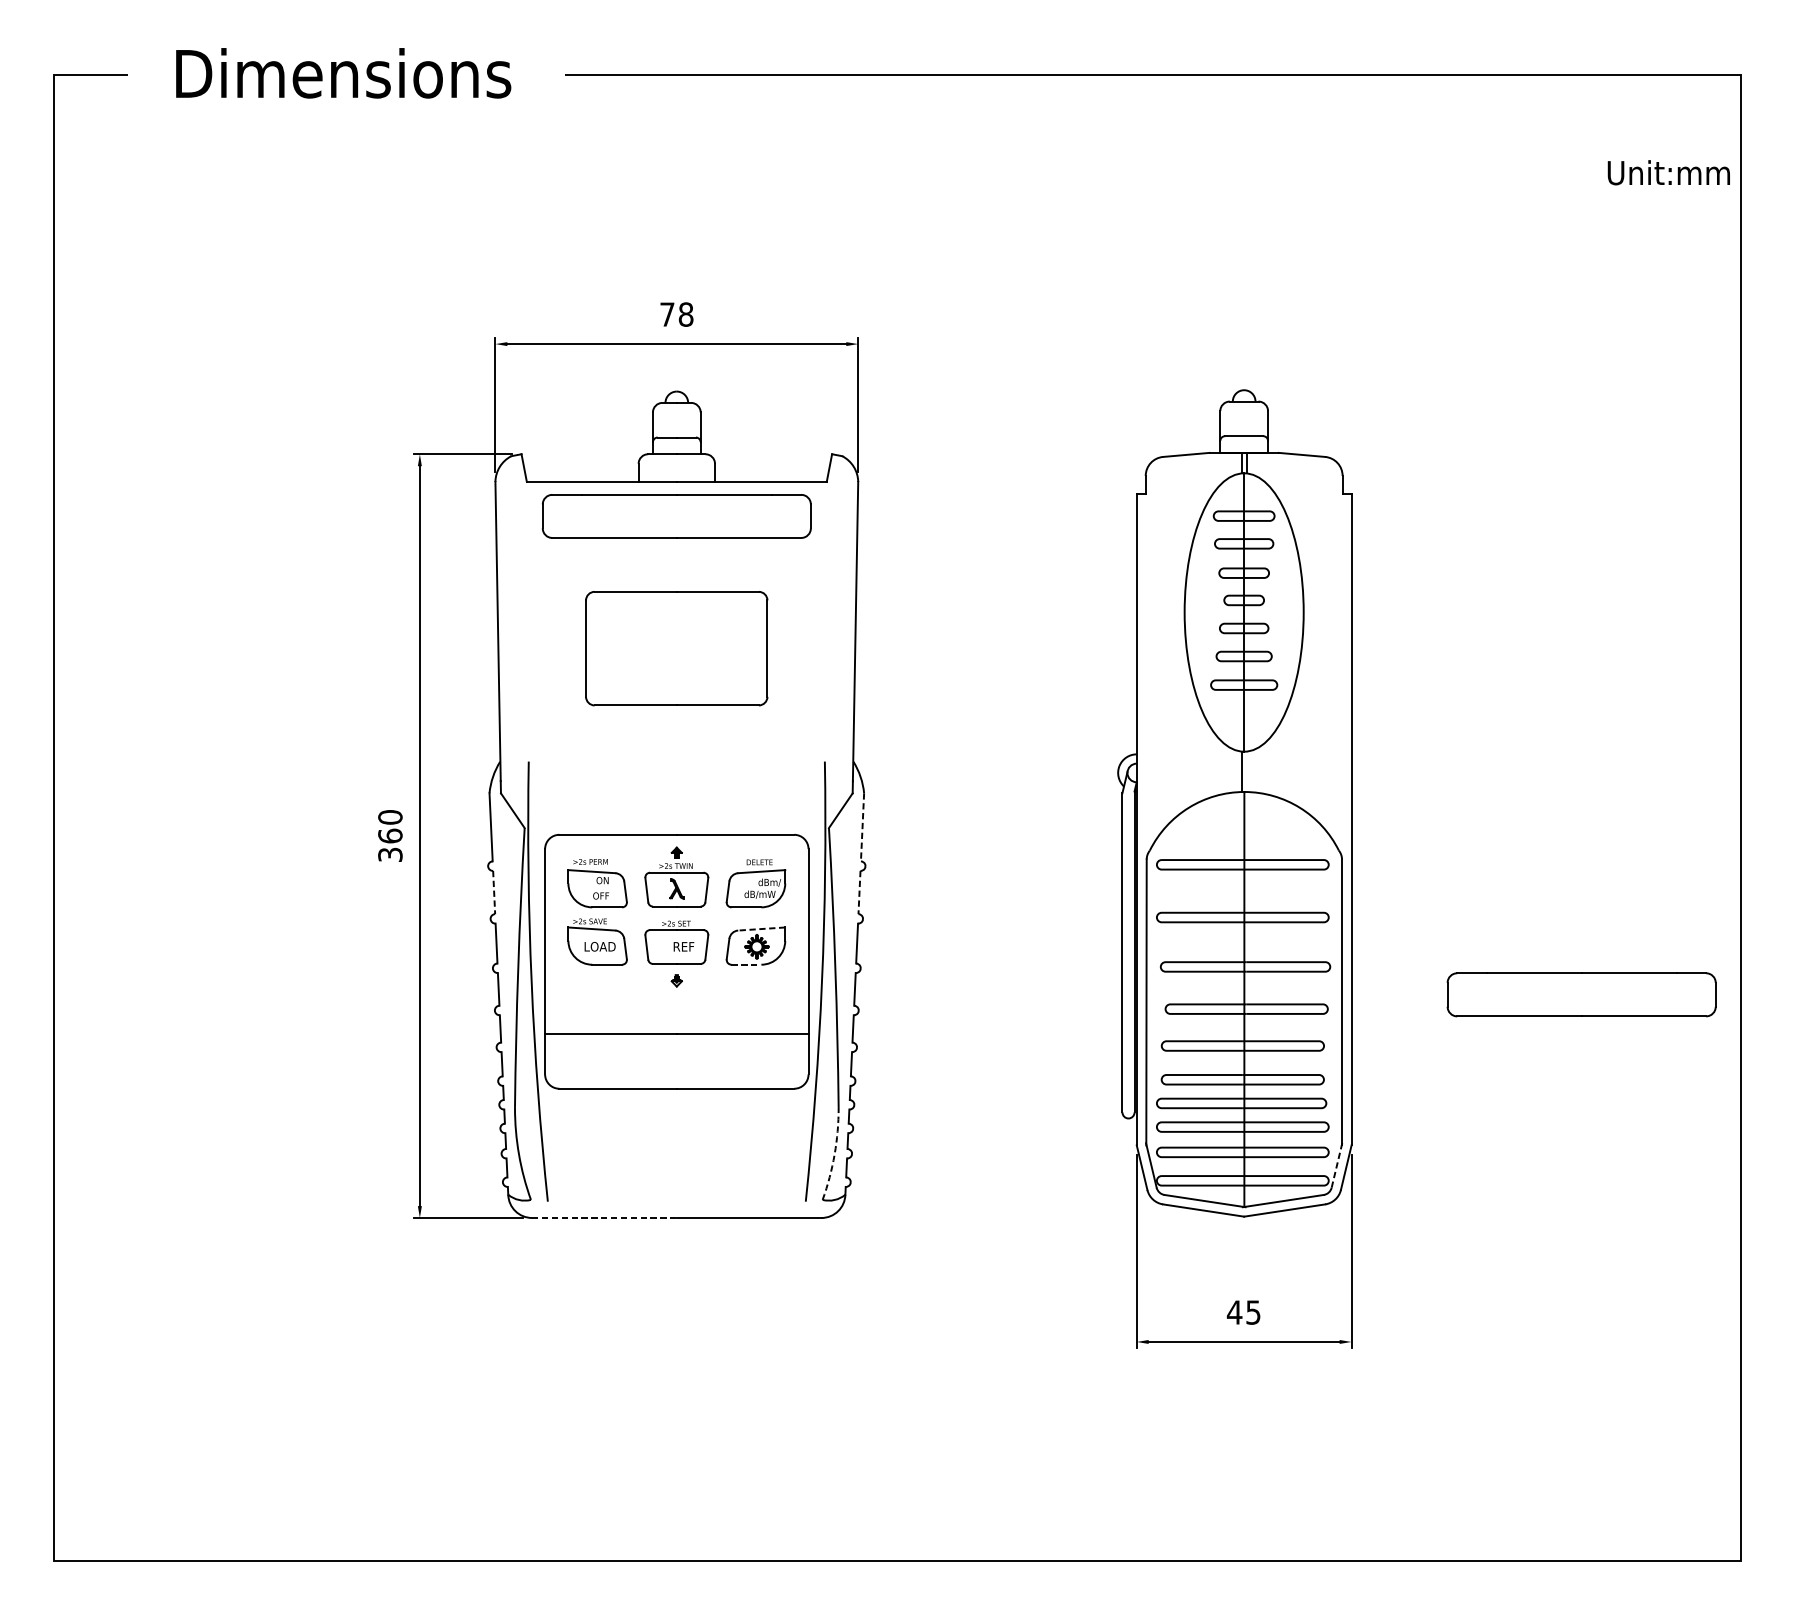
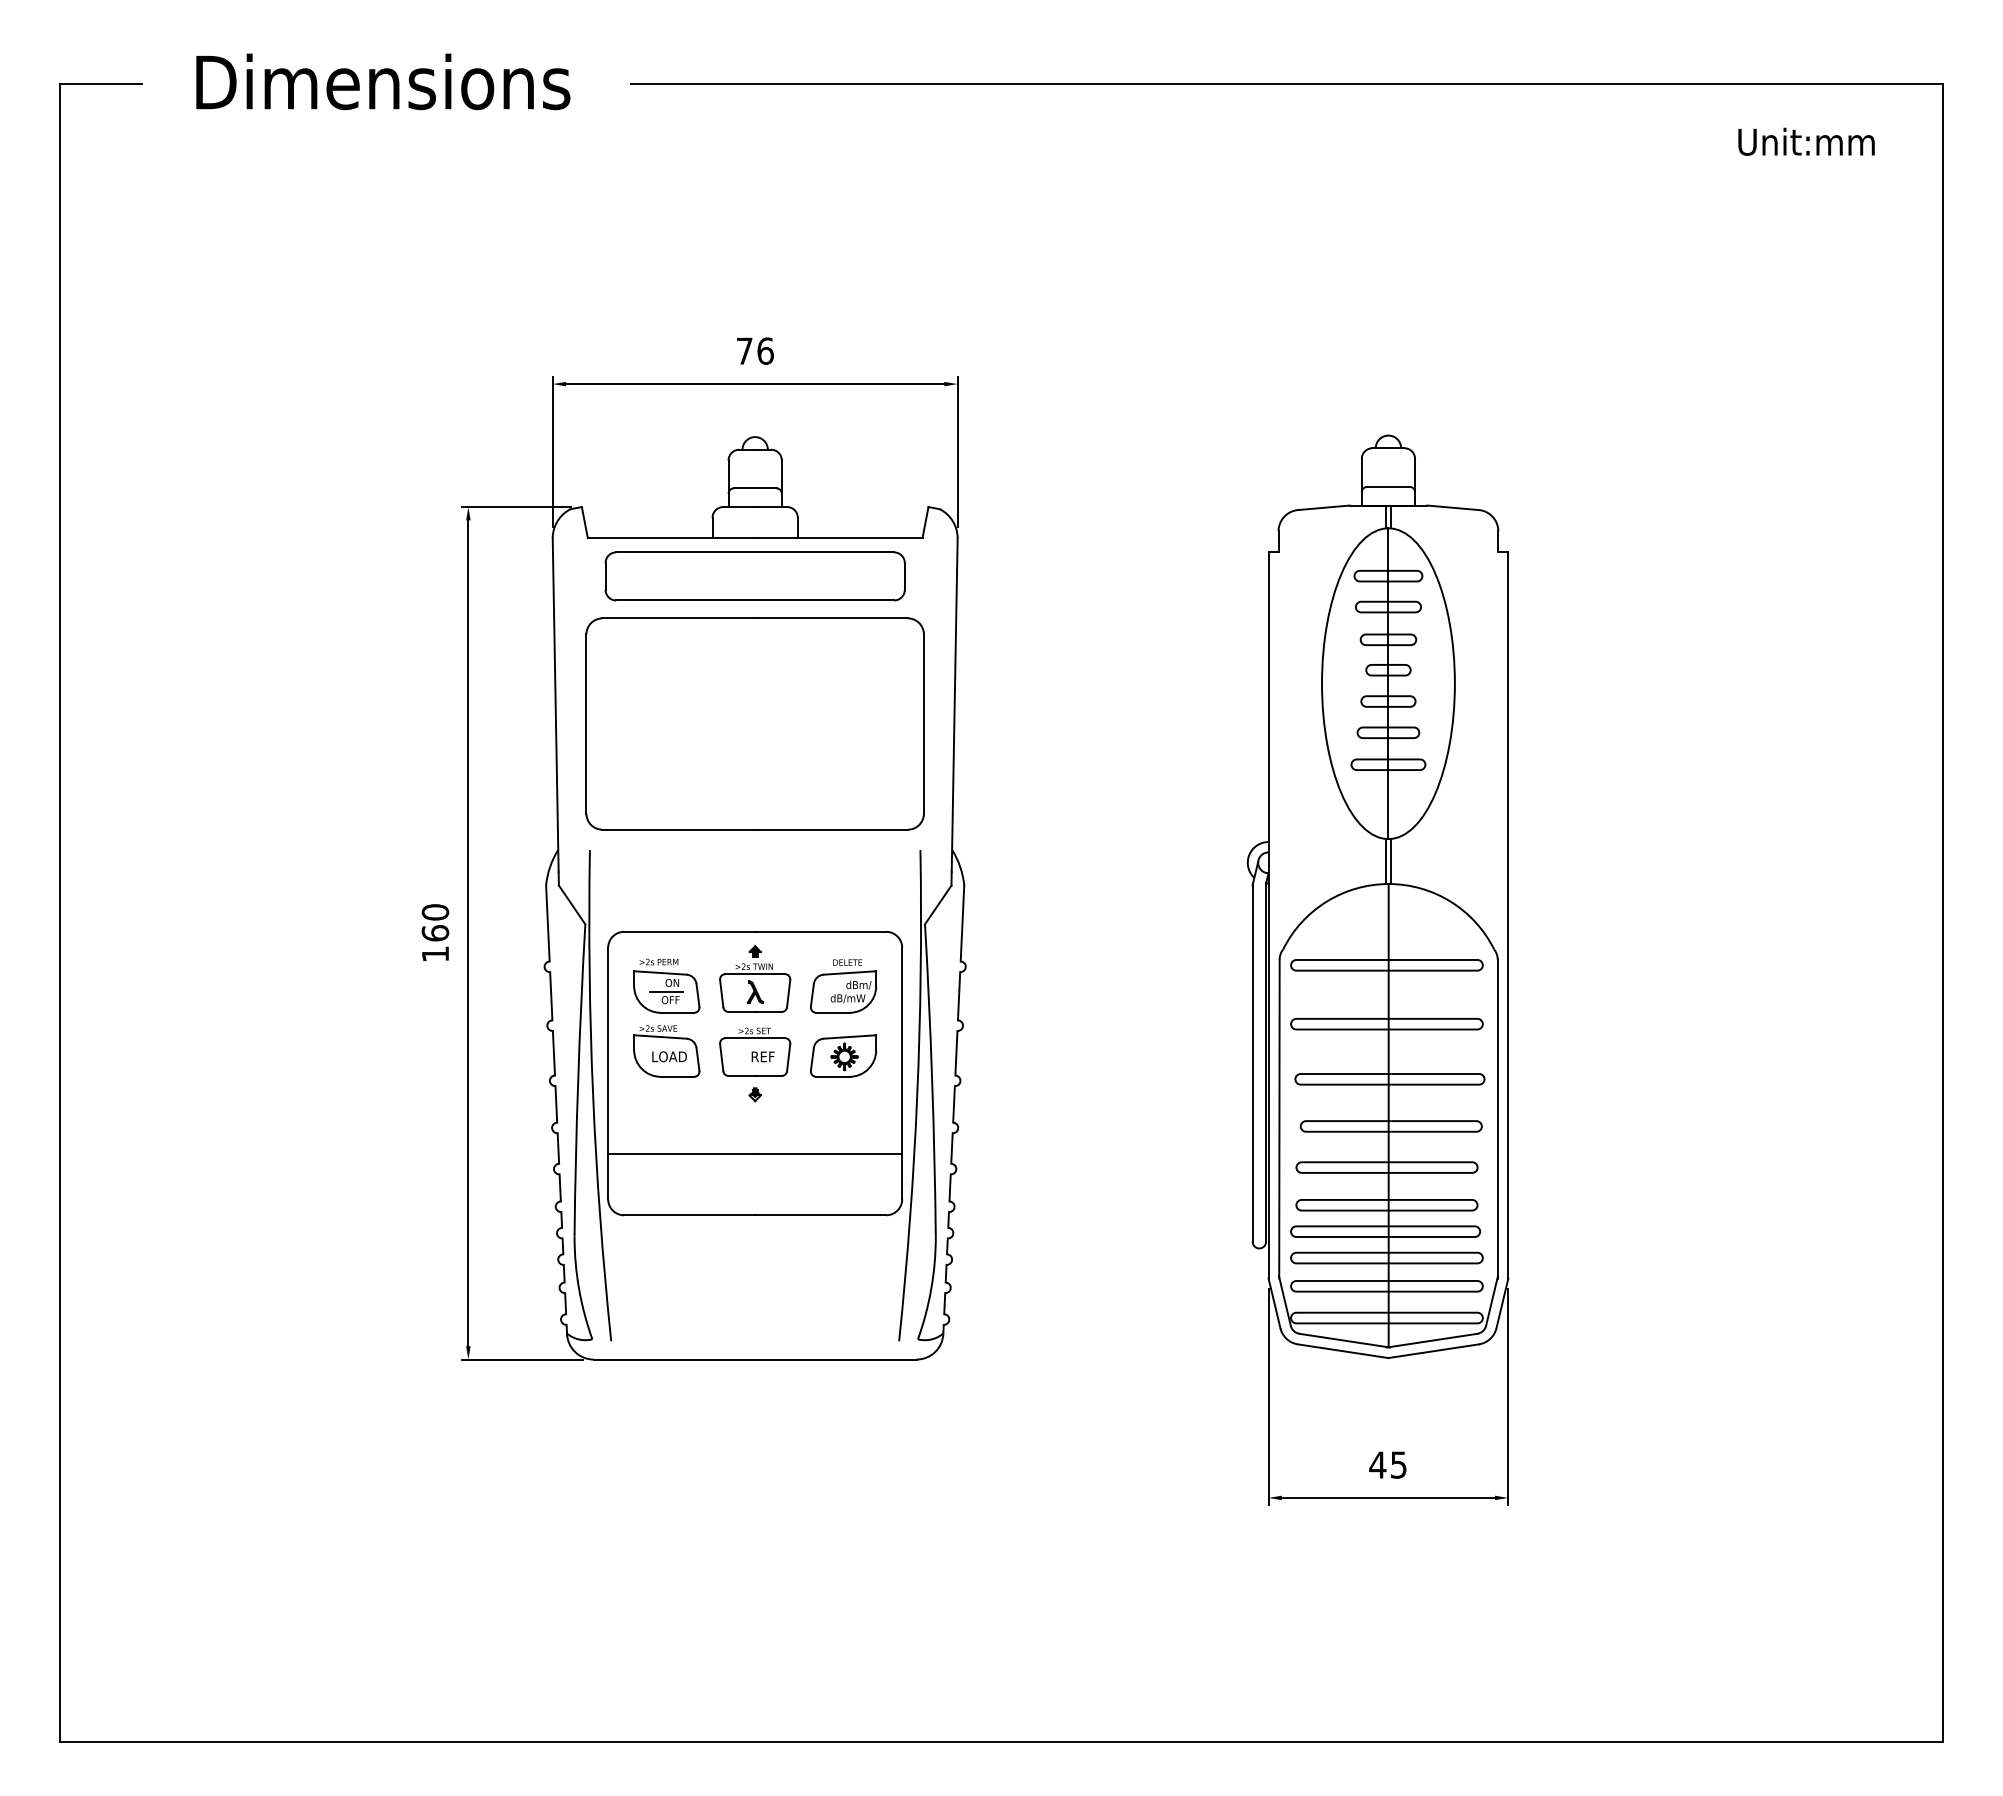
text: (1668, 172) -> (1806, 141), moved
text: (686, 313) -> (765, 350), 78 -> 76
part: (676, 648) -> (754, 723), size x1.67
line: (1246, 771) -> (1391, 861), added
line: (862, 828) -> (962, 924), dashed -> solid
text: (390, 855) -> (435, 954), 360 -> 160
line: (597, 889) -> (666, 992), added
line: (494, 892) -> (551, 996), dashed -> solid
line: (859, 892) -> (959, 996), dashed -> solid
line: (761, 929) -> (849, 1037), dashed -> solid
line: (746, 964) -> (832, 1076), dashed -> solid
part: (1581, 994) -> (1764, 1110), removed
arc: (834, 1154) -> (931, 1288), dashed -> solid
line: (1337, 1165) -> (1492, 1300), dashed -> solid
line: (604, 1217) -> (674, 1359), dashed -> solid

